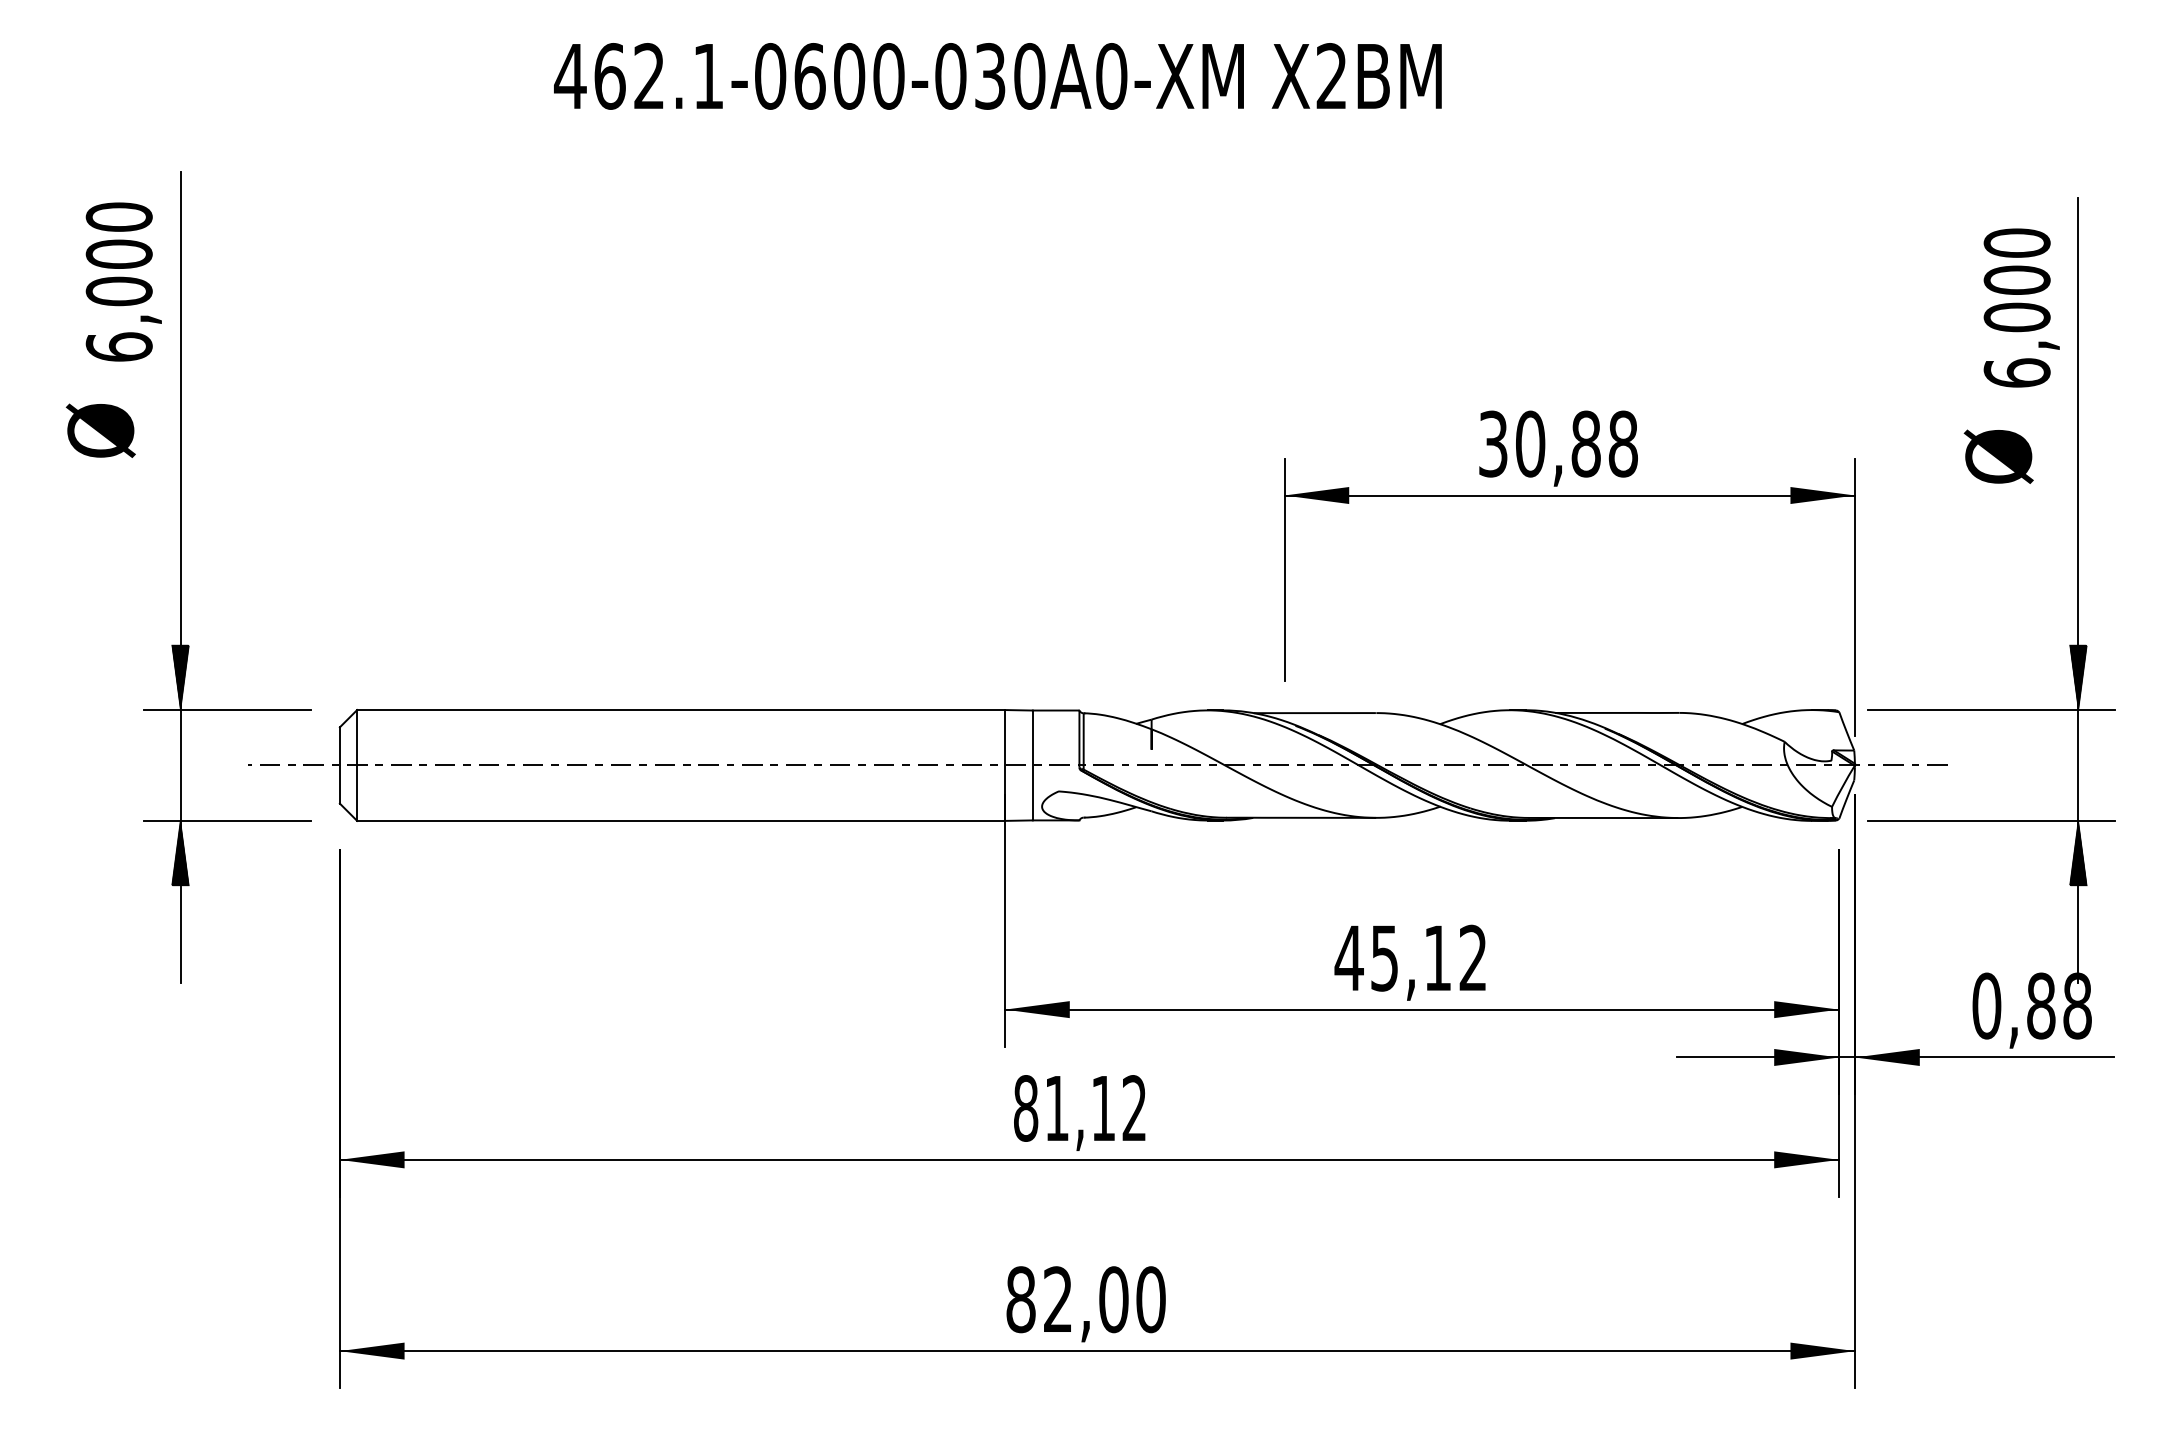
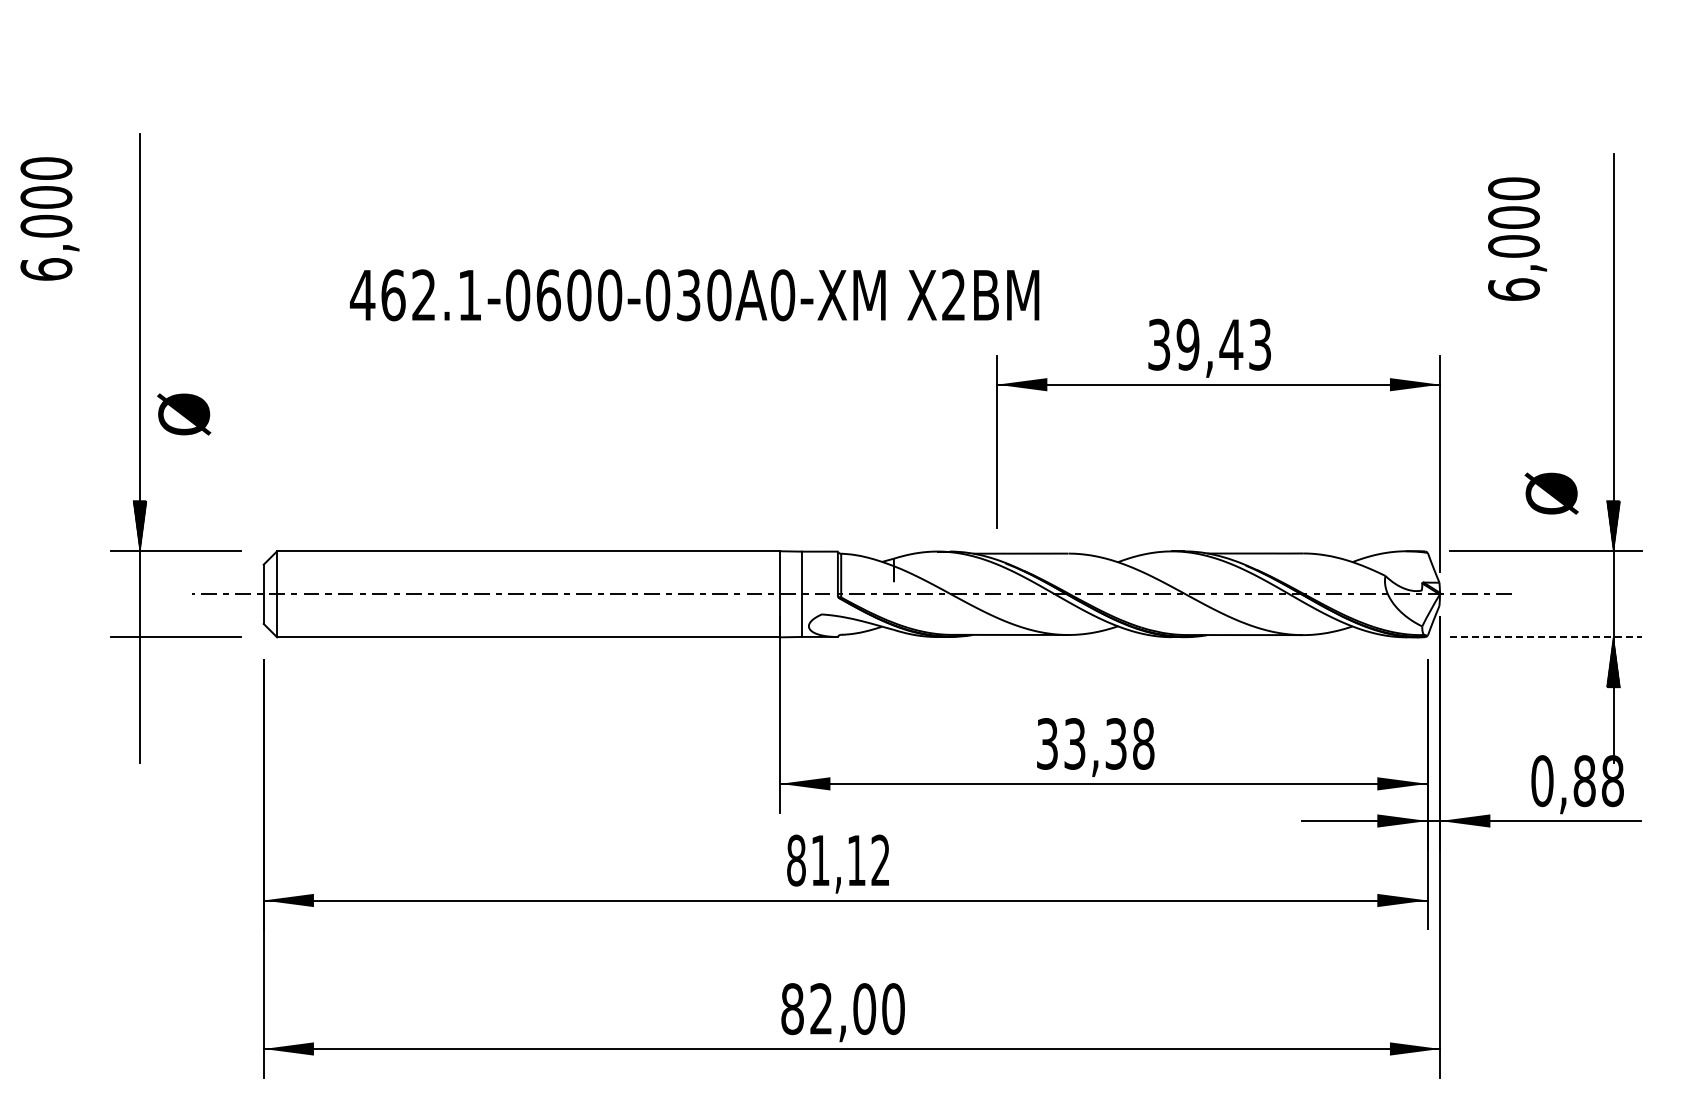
text: (997, 76) -> (694, 295), moved
text: (123, 281) -> (49, 218), moved
text: (2021, 307) -> (1517, 238), moved
text: (101, 430) -> (184, 414), moved
text: (1576, 443) -> (1223, 344), 30,88 -> 39,43
text: (1998, 456) -> (1551, 493), moved
line: (1992, 821) -> (1546, 637), solid -> dashed
hatch: (179, 853) -> (139, 662), removed
text: (1411, 957) -> (1095, 743), 45,12 -> 33,38

